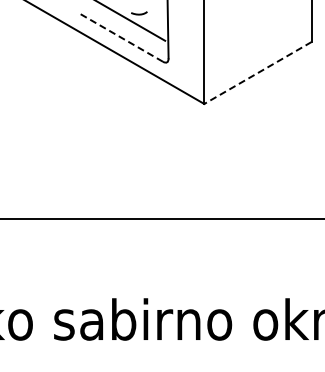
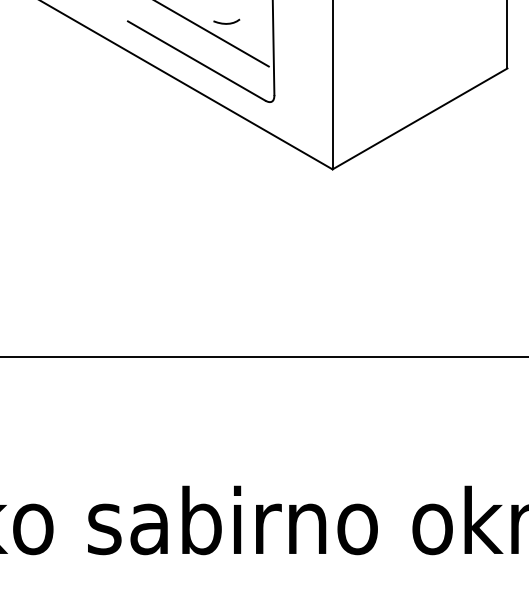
line: (120, 37) -> (196, 61), dashed -> solid
line: (257, 72) -> (419, 118), dashed -> solid

